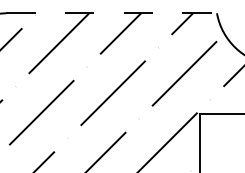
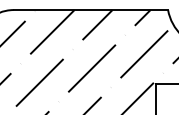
line: (112, 13) -> (91, 10), dashed -> solid

